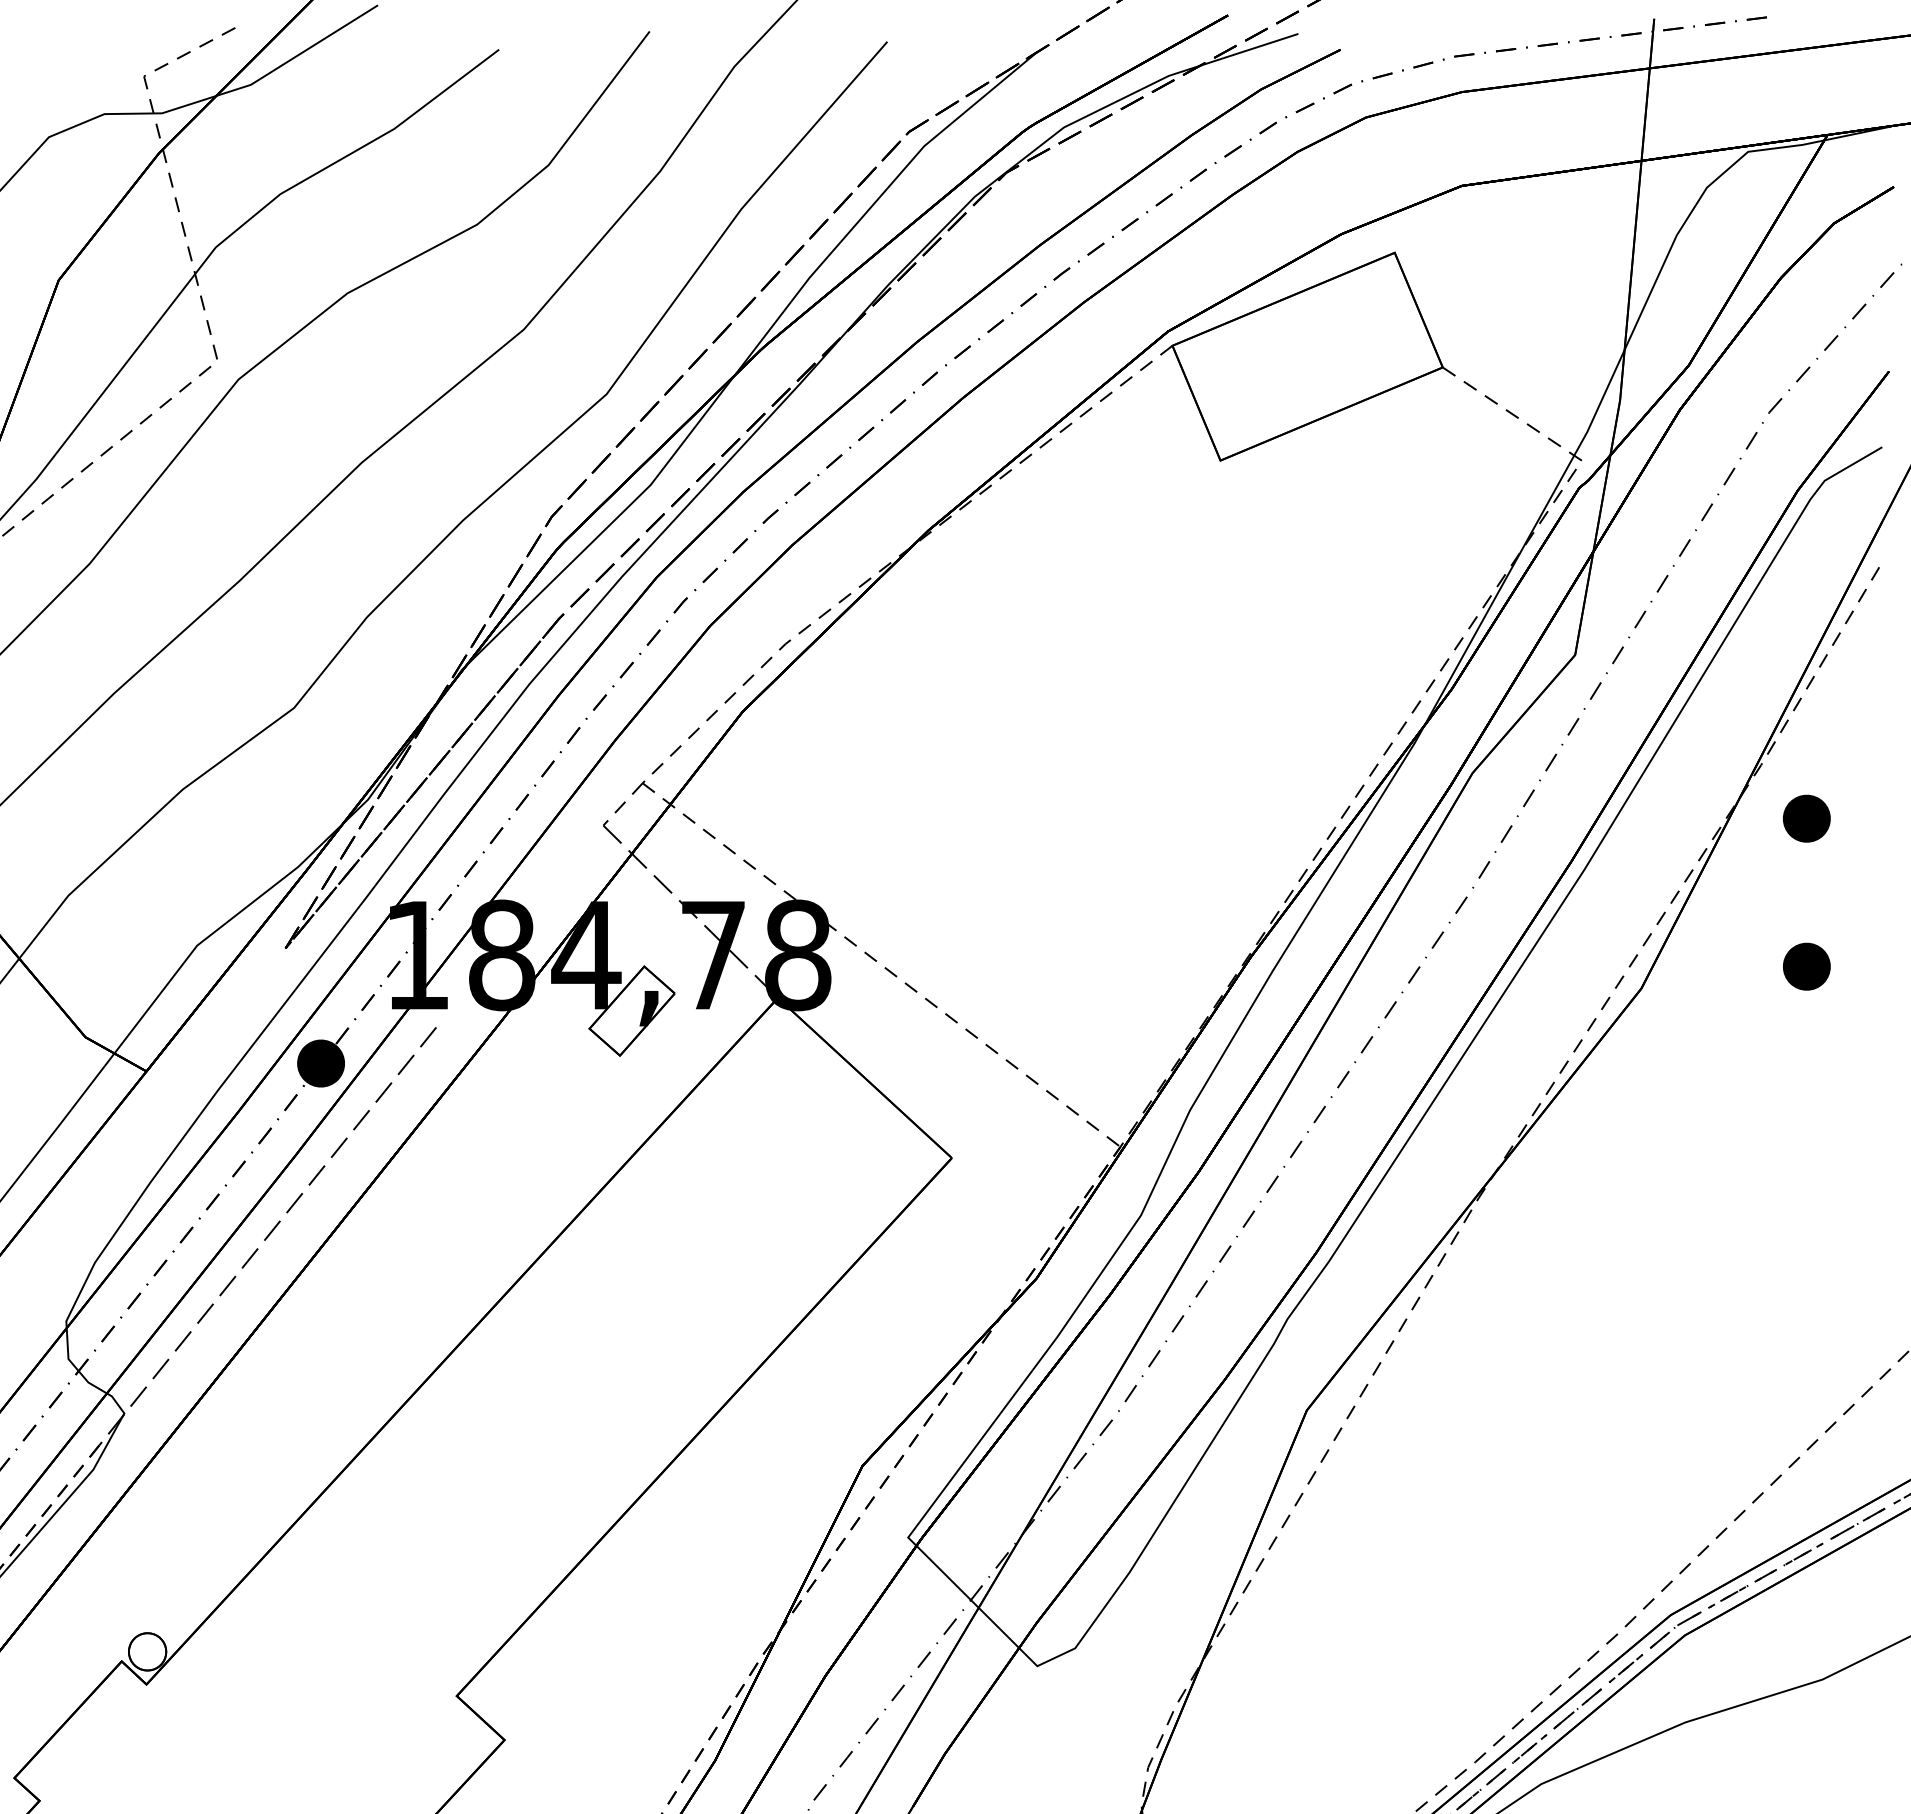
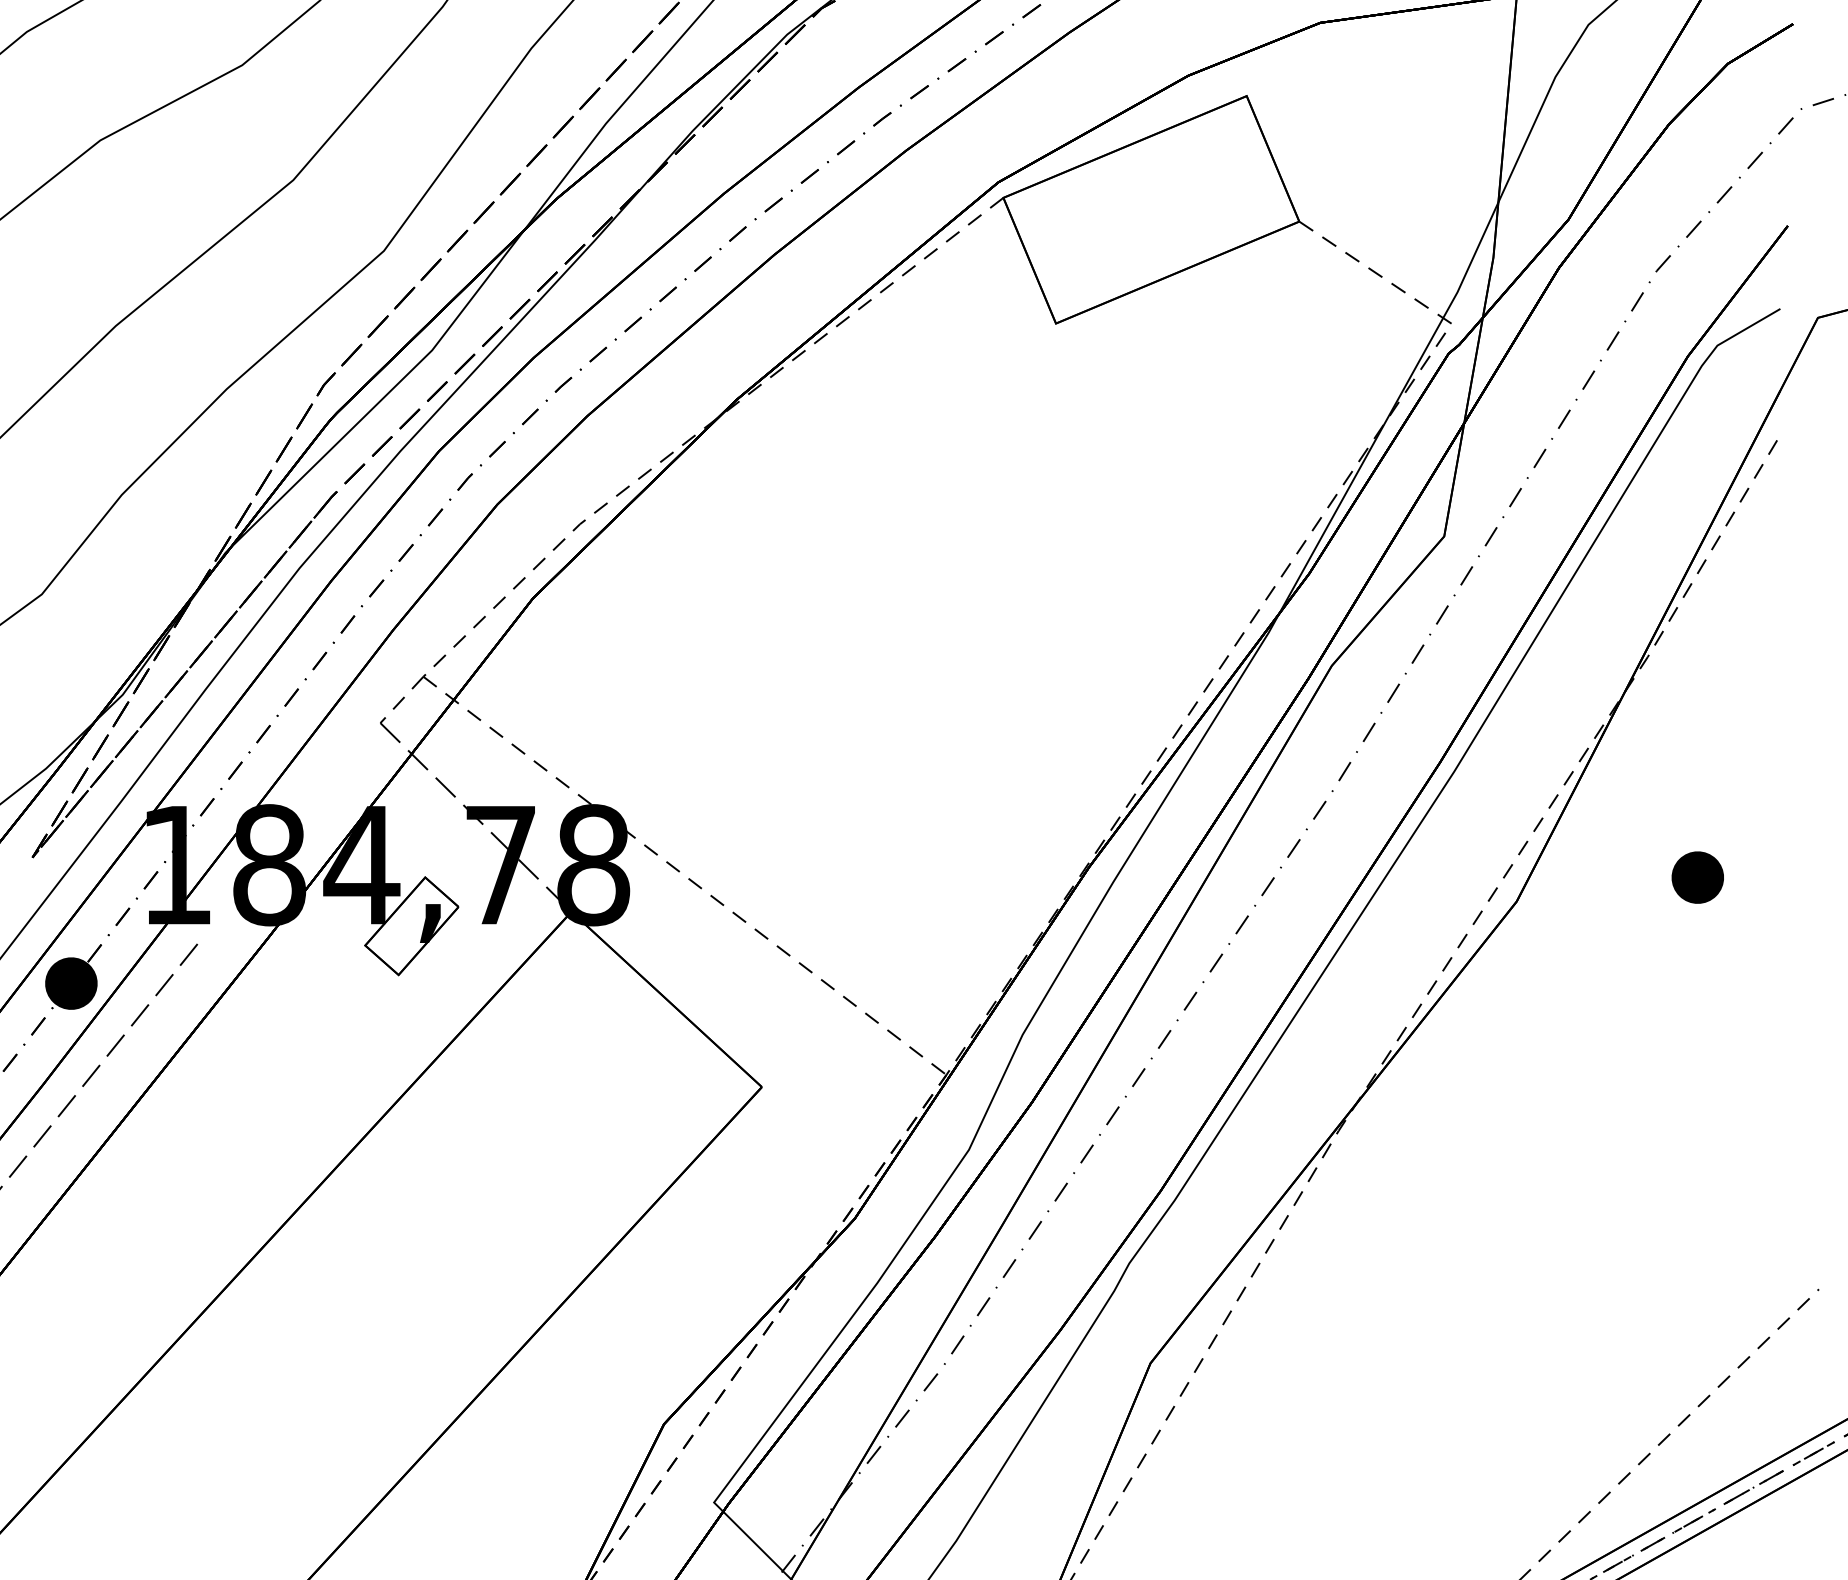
part: (1806, 818) -> (1697, 715), removed

